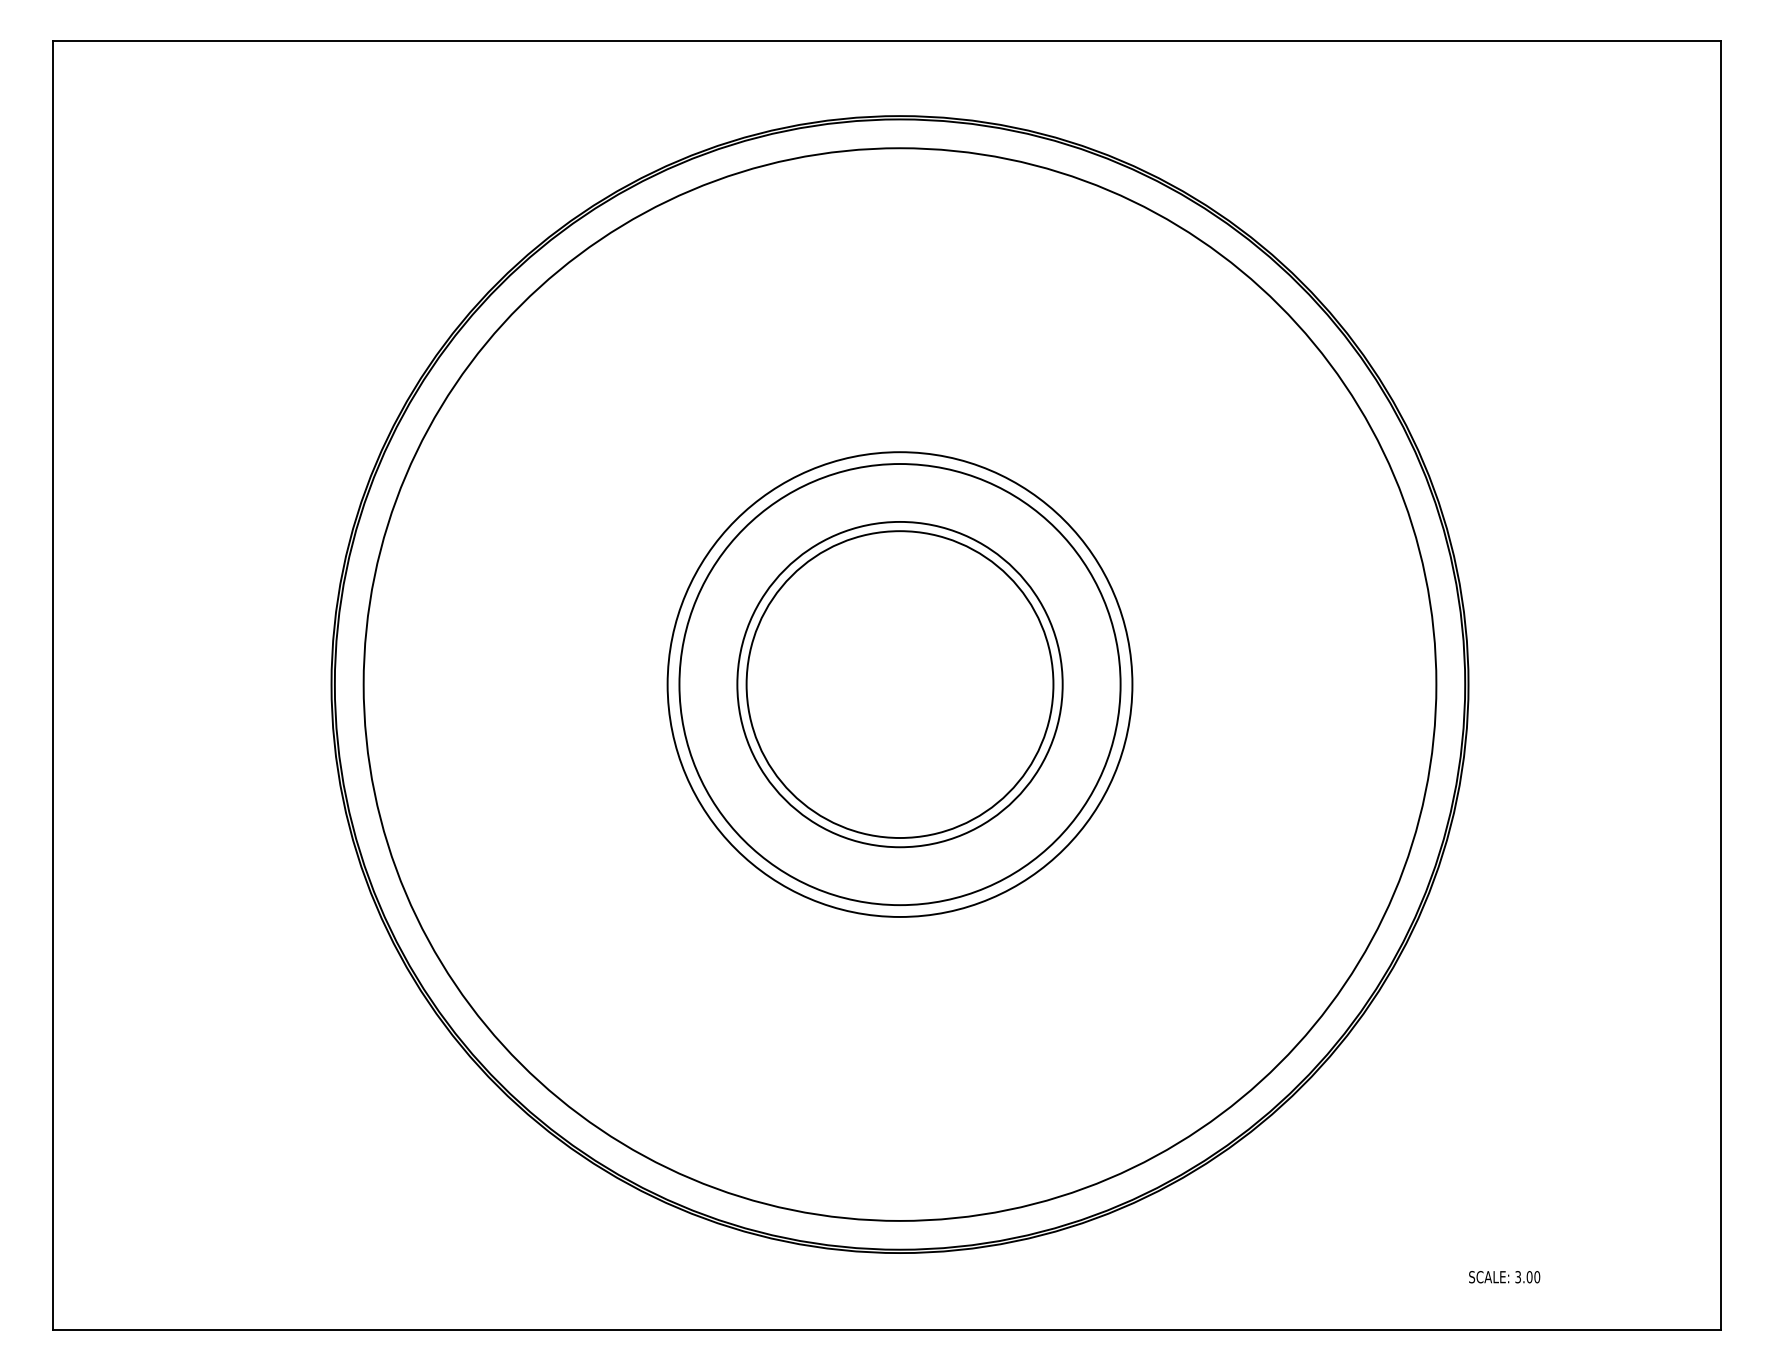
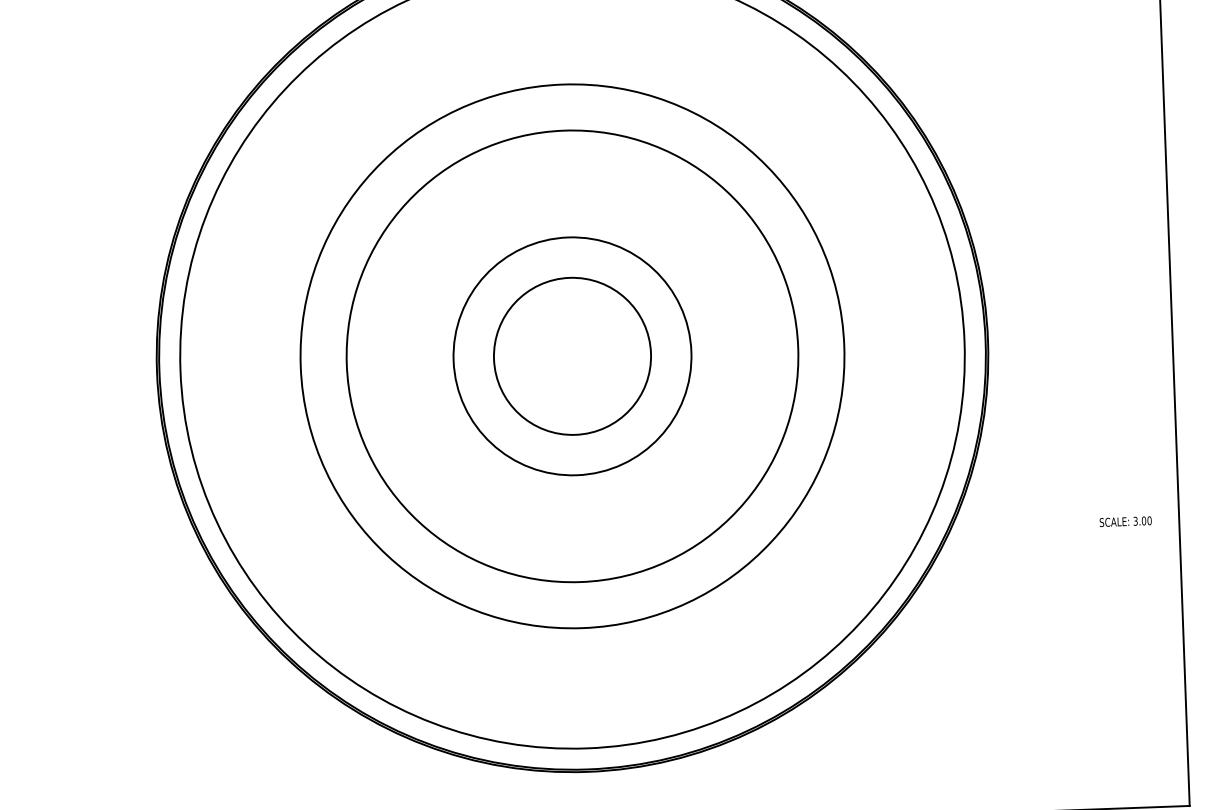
circle: (899, 684) -> (572, 356), size x0.7
circle: (899, 684) -> (572, 356), size x1.4
circle: (899, 684) -> (572, 356), size x1.6
text: (1504, 1277) -> (1125, 521), moved

